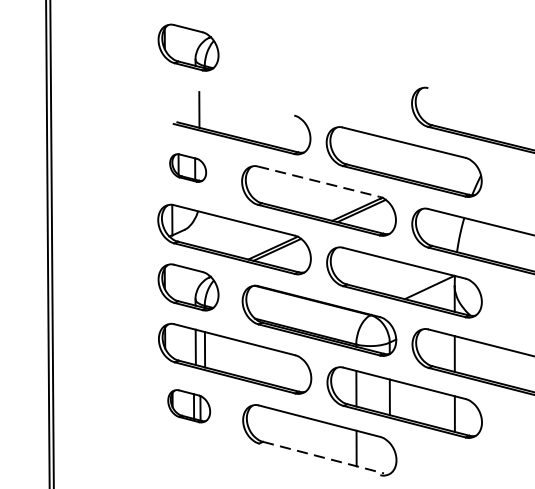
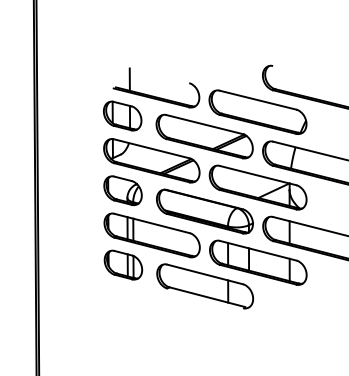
part: (187, 47) -> (122, 40), removed
part: (187, 167) -> (122, 115), size x1.67
line: (320, 181) -> (205, 124), dashed -> solid
part: (189, 405) -> (123, 264), size x1.43
line: (323, 458) -> (207, 297), dashed -> solid

